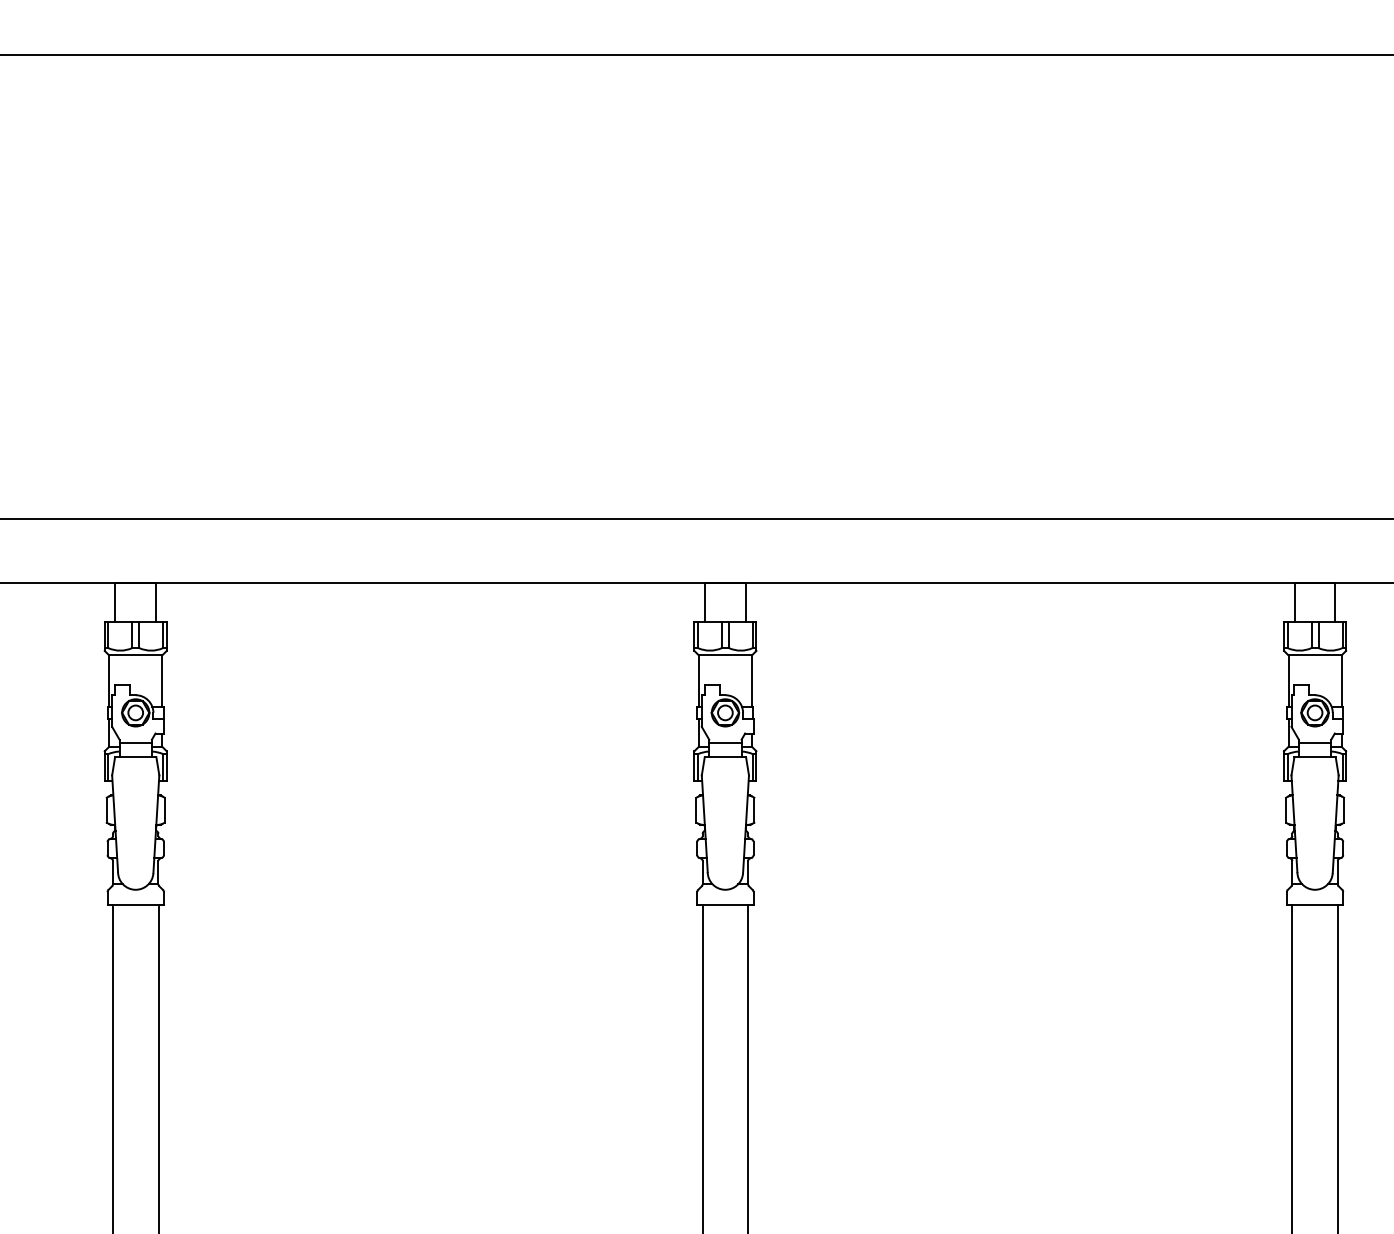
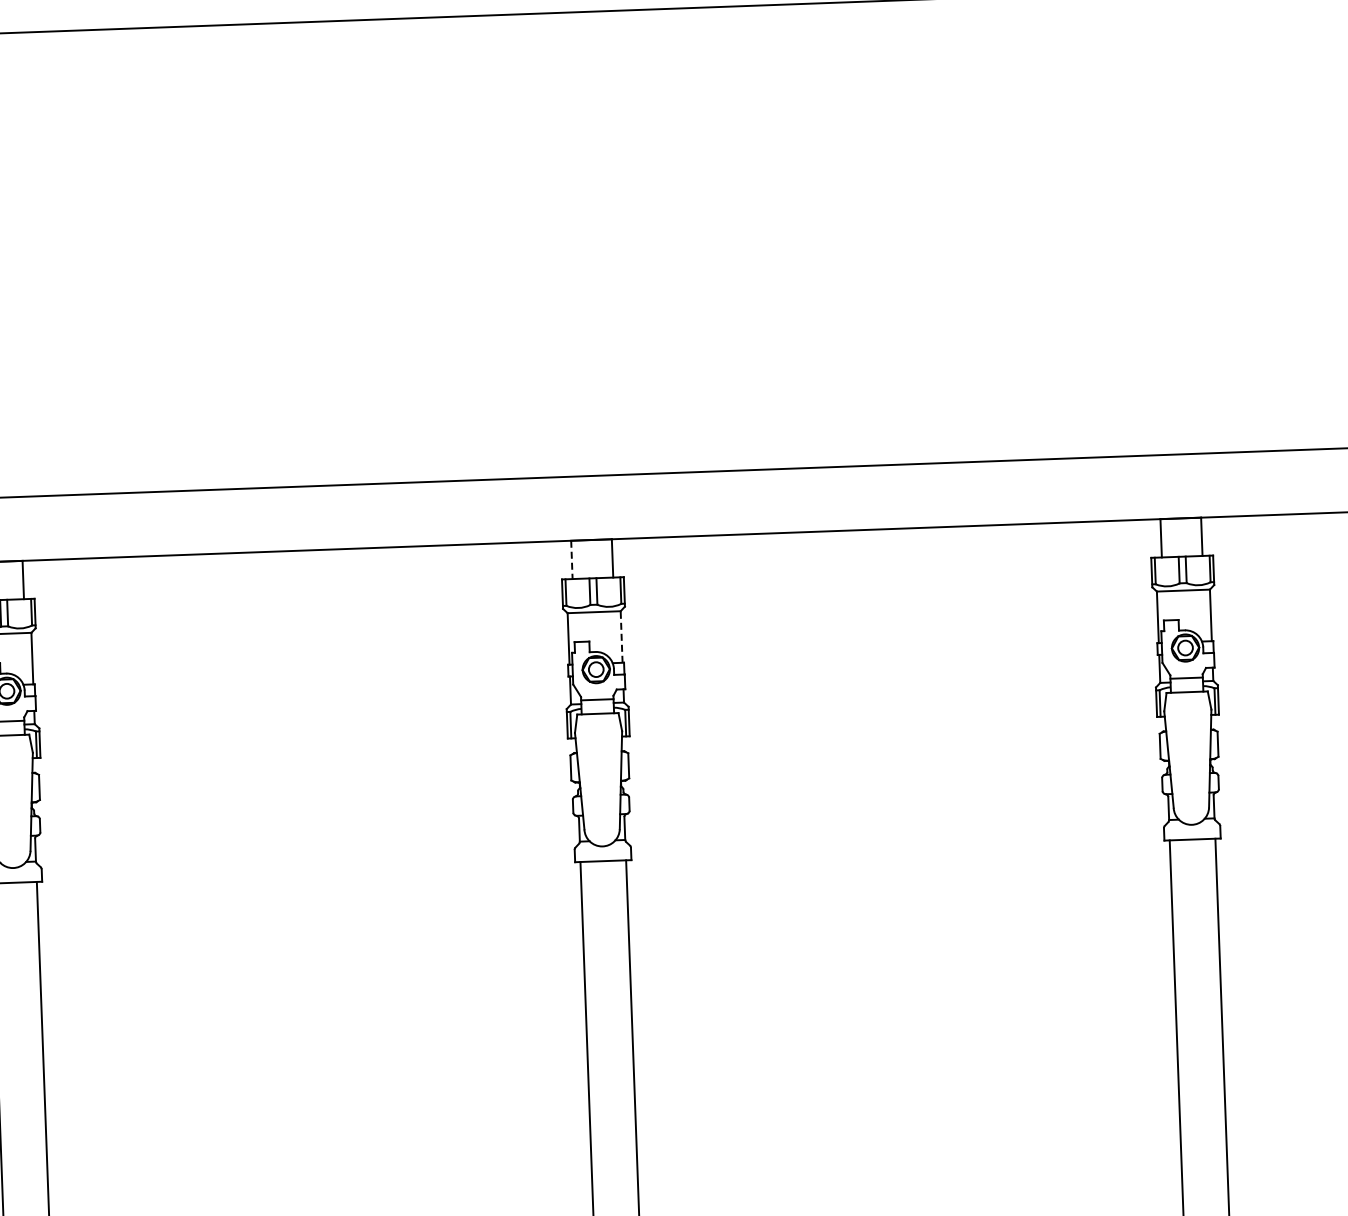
line: (705, 602) -> (572, 560), solid -> dashed
line: (751, 681) -> (621, 637), solid -> dashed

